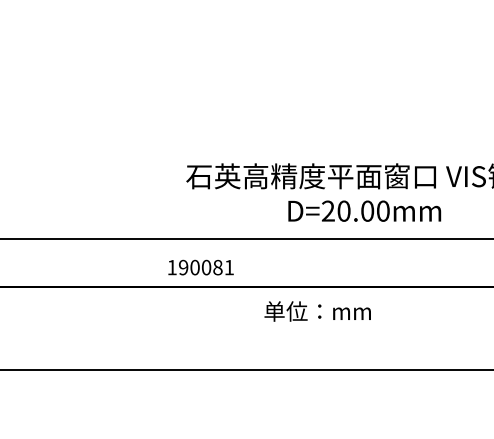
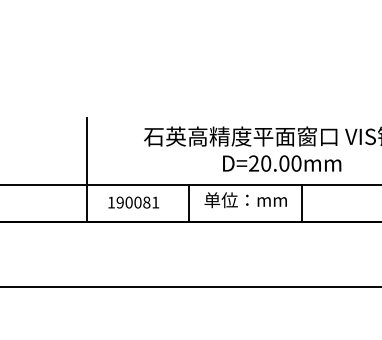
line: (112, 219) -> (86, 170), added
line: (244, 262) -> (189, 203), added
line: (390, 262) -> (302, 203), added
text: (200, 267) -> (133, 202), moved
text: (317, 311) -> (245, 200), moved

